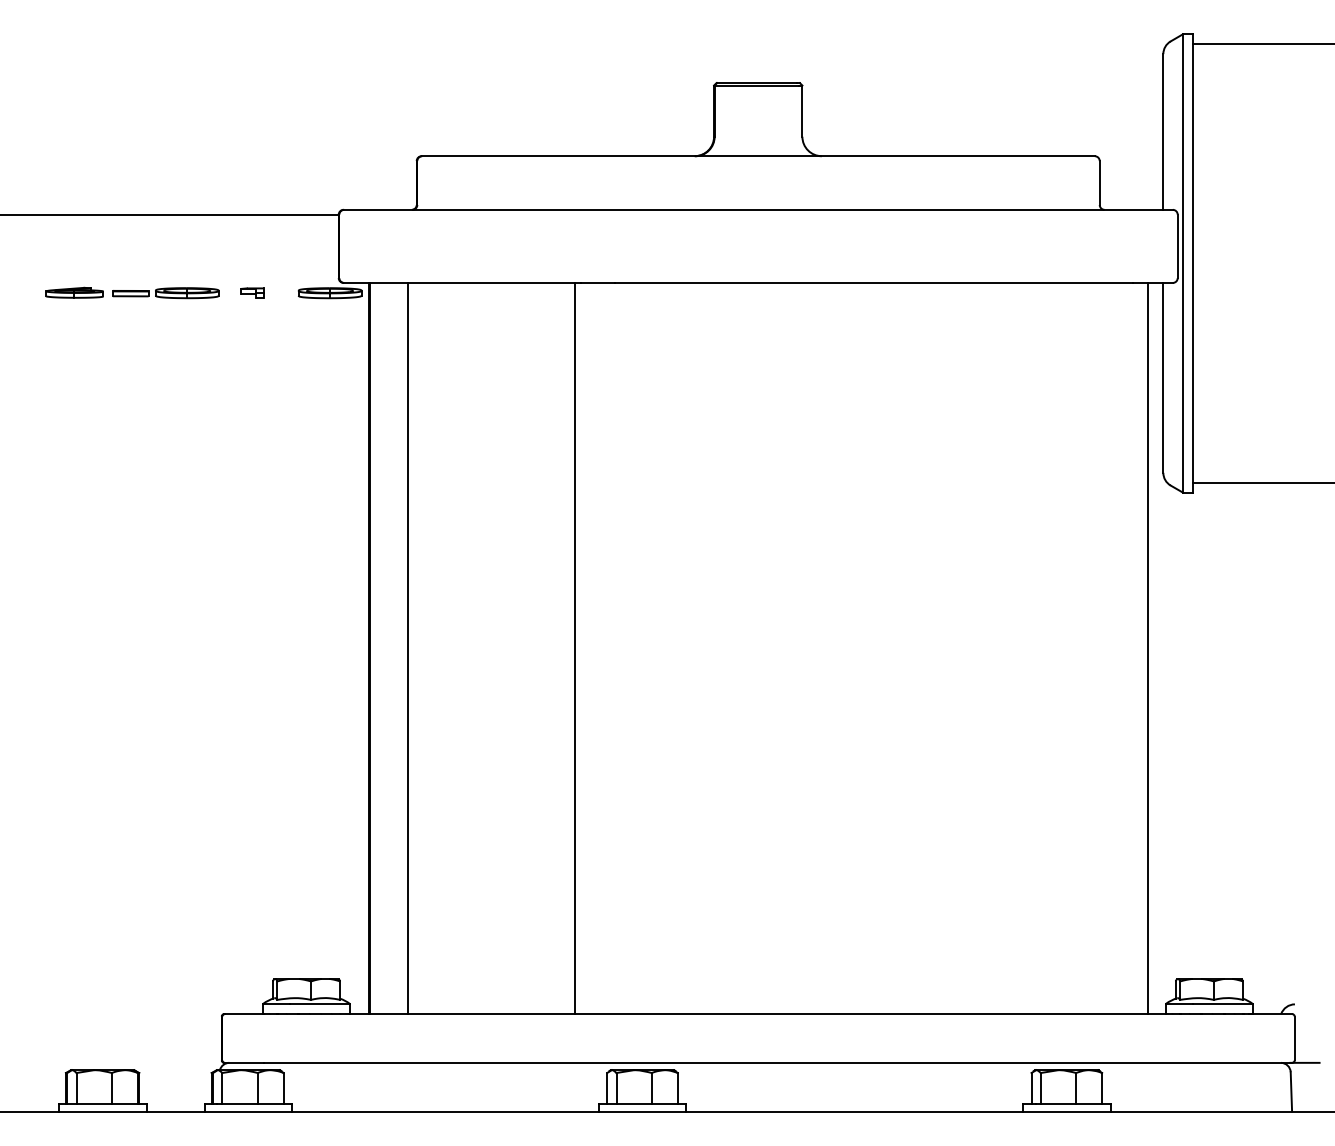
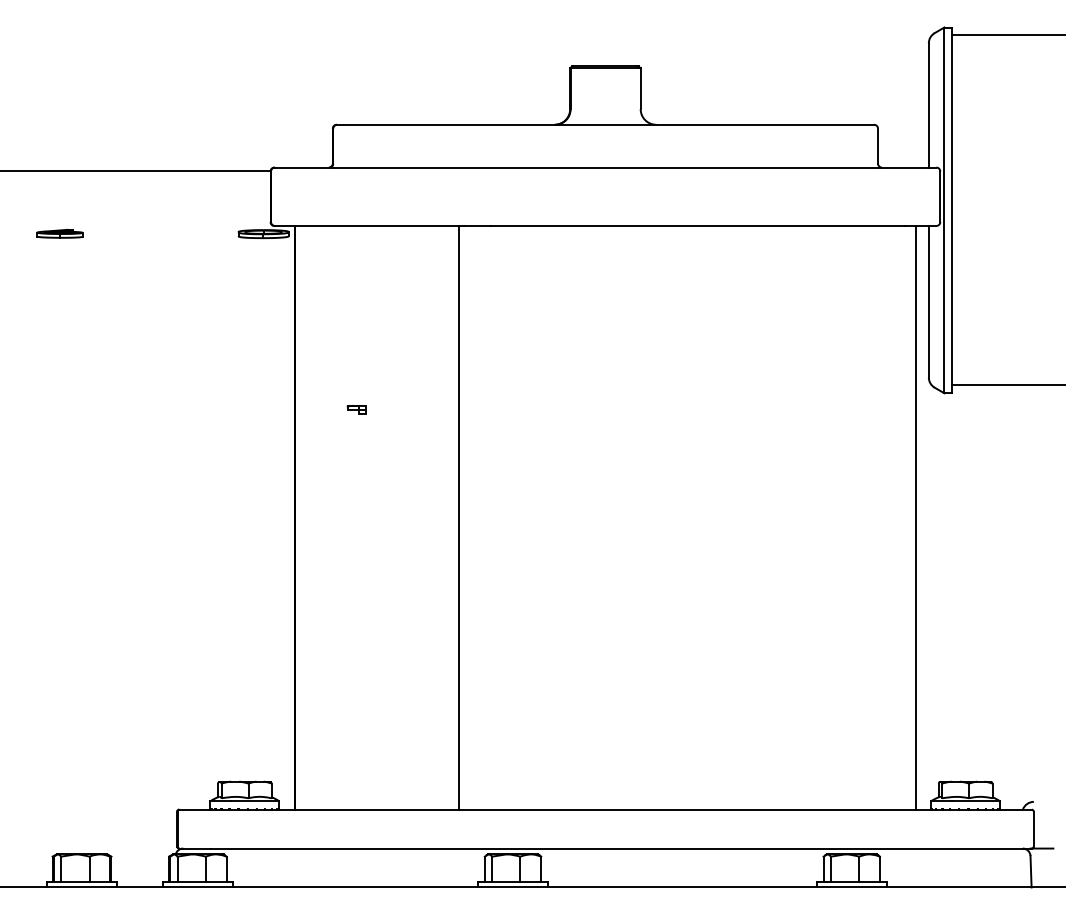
part: (252, 292) -> (356, 409), moved
part: (165, 293) -> (132, 234), removed
line: (407, 648) -> (325, 517), removed

